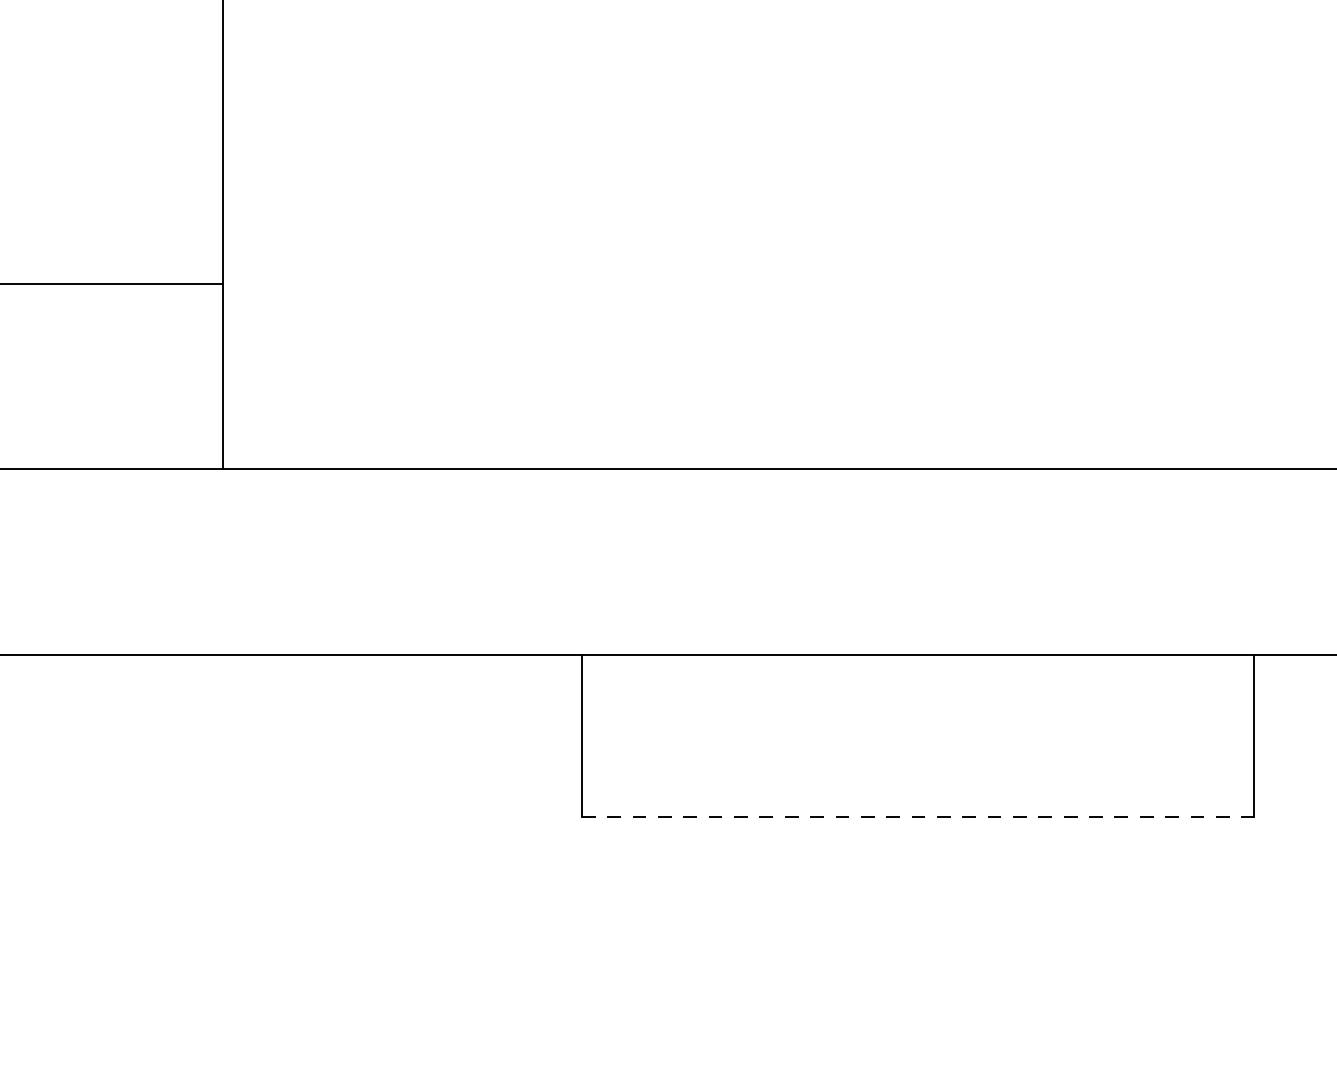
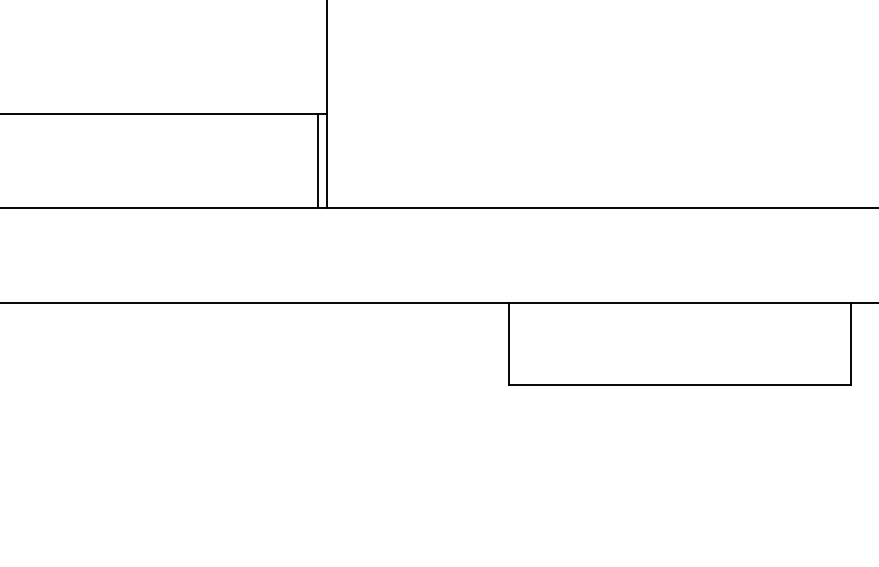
line: (206, 377) -> (318, 161), added
line: (918, 817) -> (680, 385), dashed -> solid

